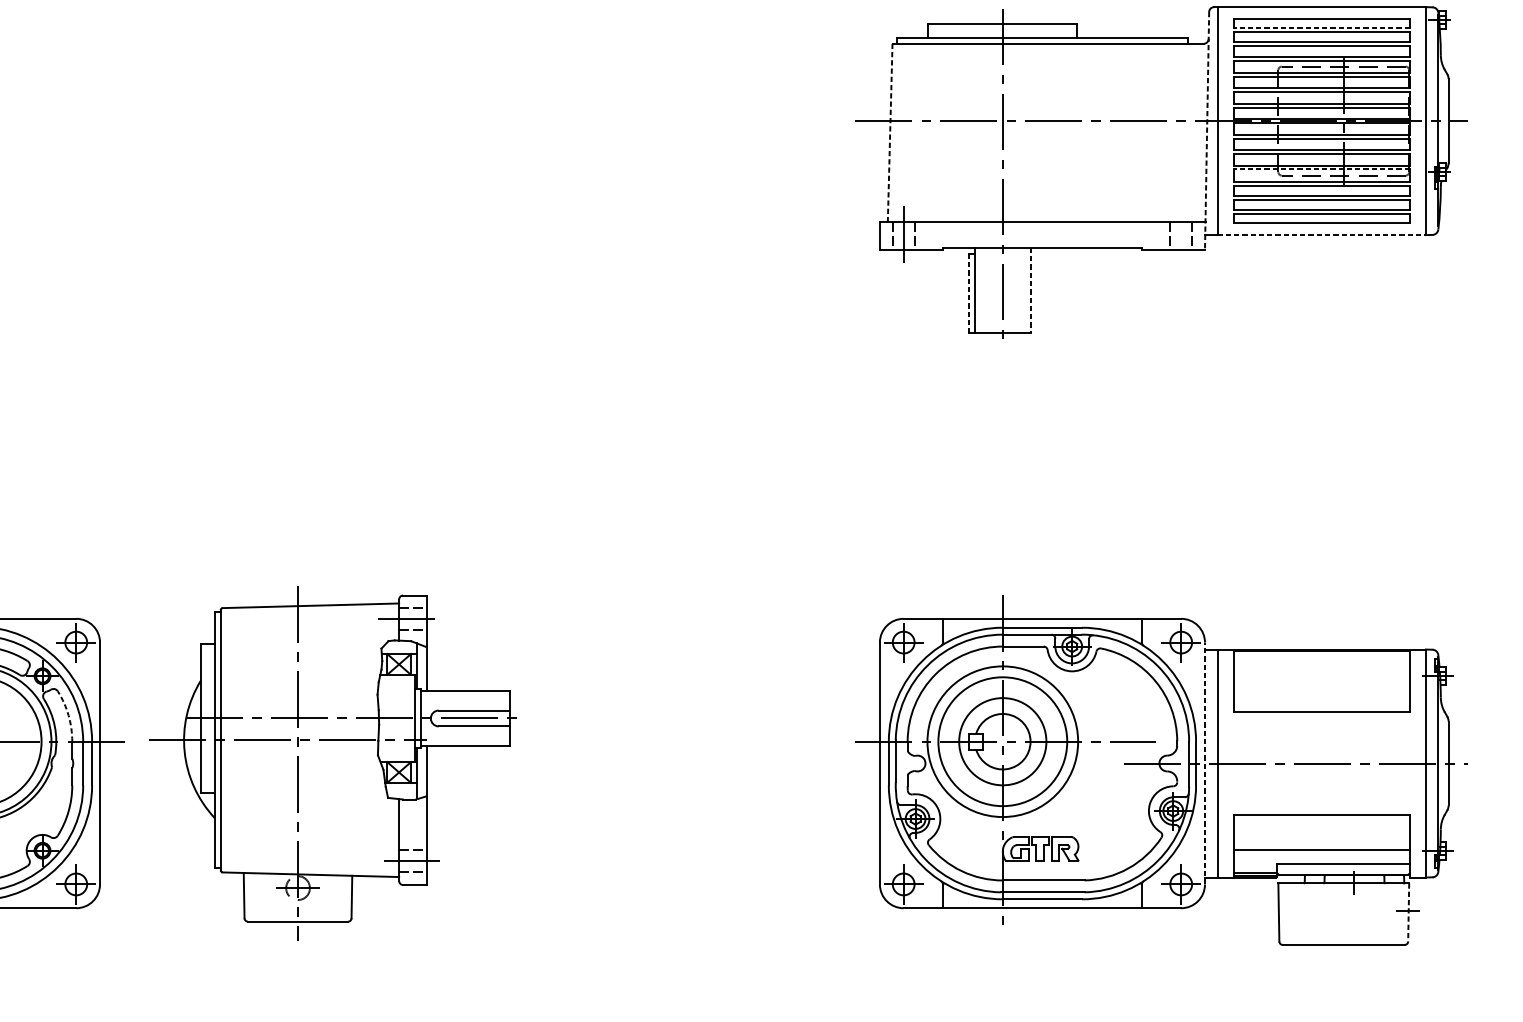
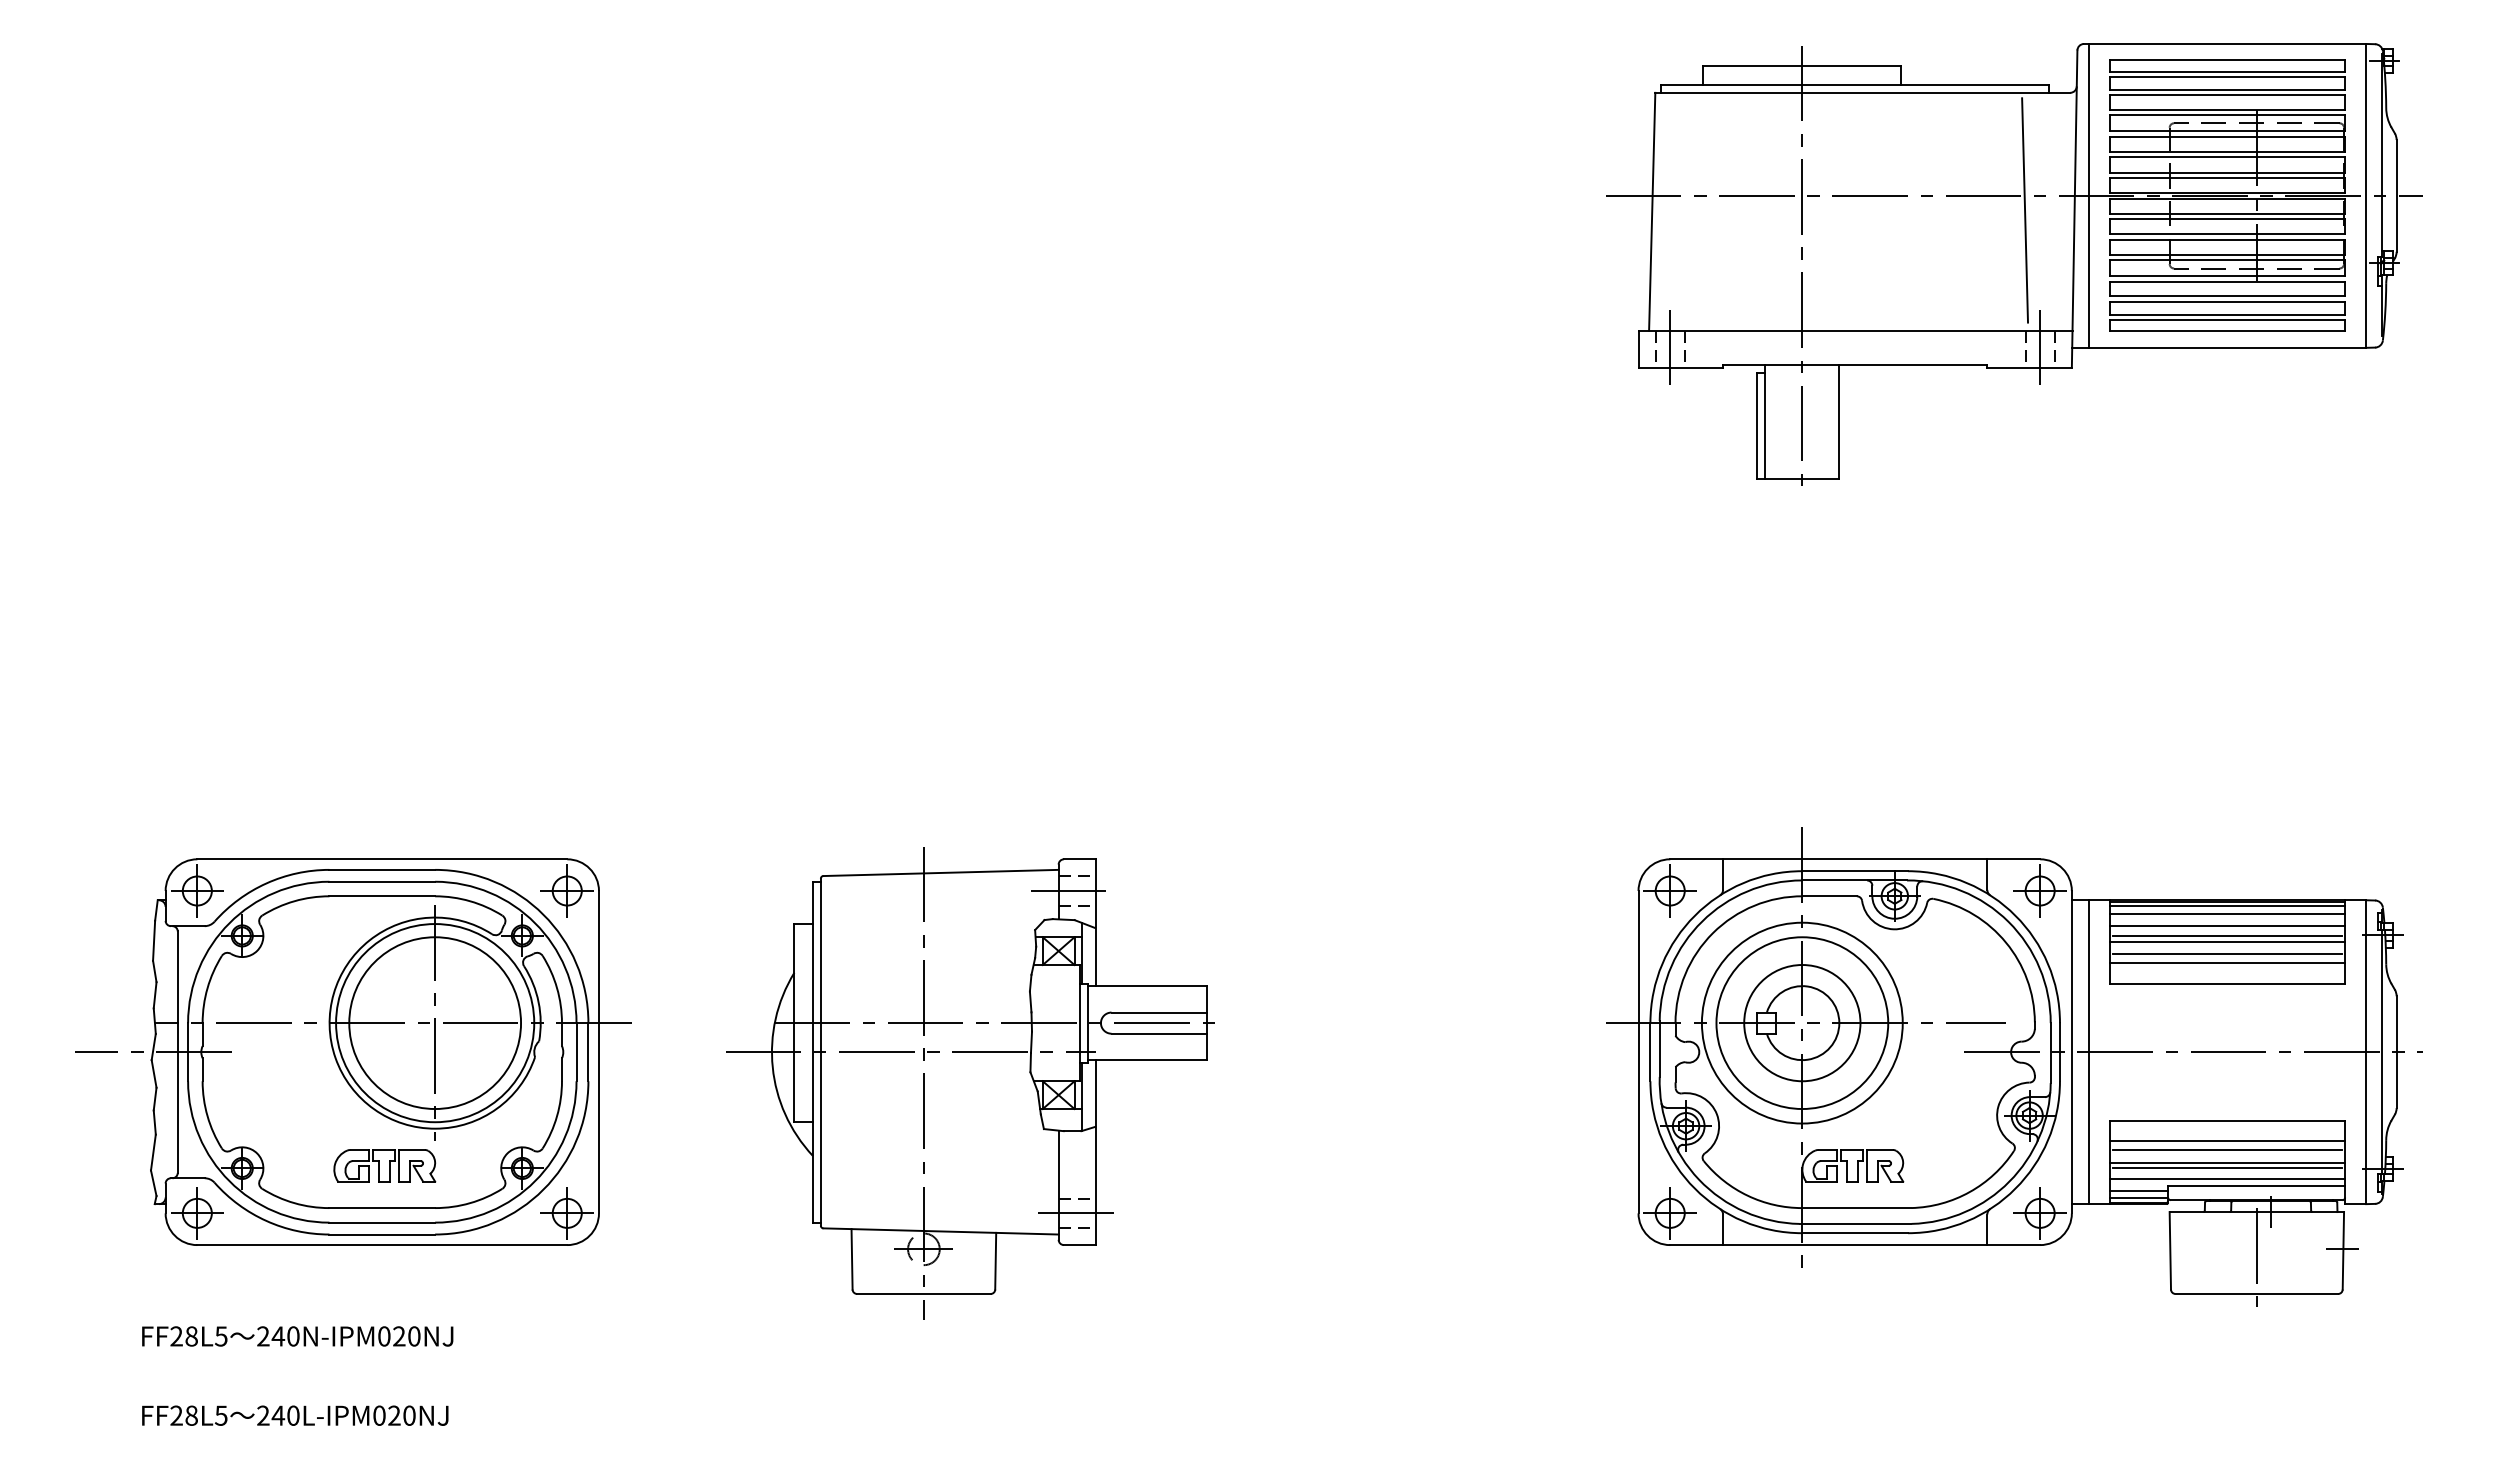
line: (1321, 27) -> (2227, 71), dashed -> solid
line: (1206, 131) -> (2074, 209), dashed -> solid
line: (890, 132) -> (1652, 211), dashed -> solid
line: (1170, 132) -> (2025, 210), added
line: (1321, 169) -> (2227, 260), dashed -> solid
line: (1321, 234) -> (2227, 347), dashed -> solid
line: (1181, 235) -> (2040, 348), added
line: (1030, 290) -> (1839, 421), dashed -> solid
line: (969, 293) -> (1757, 425), dashed -> solid
line: (1321, 654) -> (2227, 906), added
line: (1321, 659) -> (2227, 913), added
line: (1321, 668) -> (2227, 925), added
line: (1321, 676) -> (2227, 936), added
line: (1321, 680) -> (2227, 941), added
line: (1321, 690) -> (2227, 954), added
line: (1321, 696) -> (2227, 962), added
arc: (68, 715) -> (557, 988), dashed -> solid
line: (1204, 762) -> (2071, 1051), dashed -> solid
part: (332, 763) -> (970, 1083), moved
line: (1321, 830) -> (2227, 1141), added
line: (1321, 837) -> (2227, 1150), added
line: (1321, 846) -> (2227, 1162), added
line: (1321, 858) -> (2227, 1178), added
line: (1254, 867) -> (2138, 1190), added
line: (1408, 912) -> (2343, 1250), dashed -> solid
line: (1343, 917) -> (2256, 1257), added

